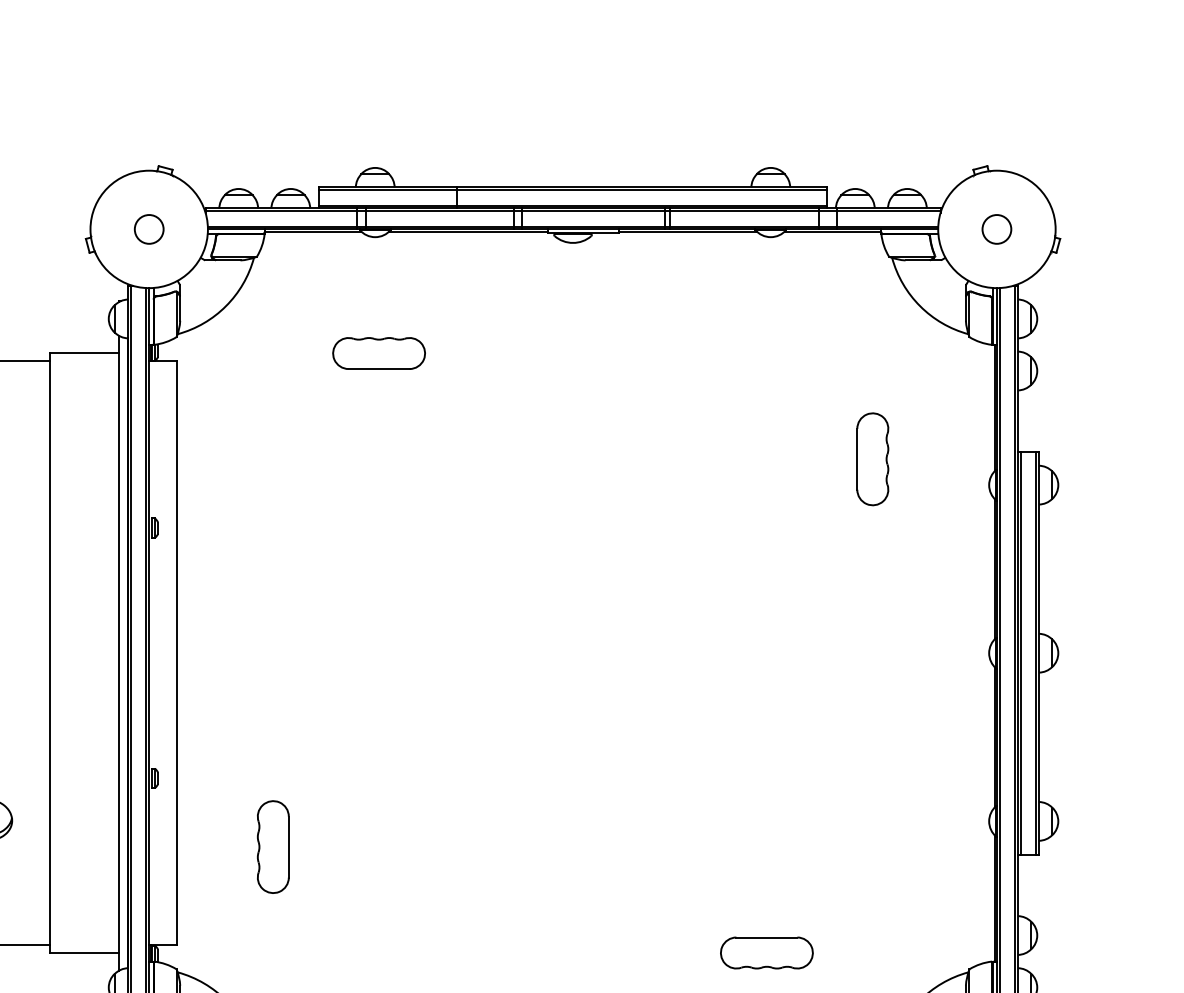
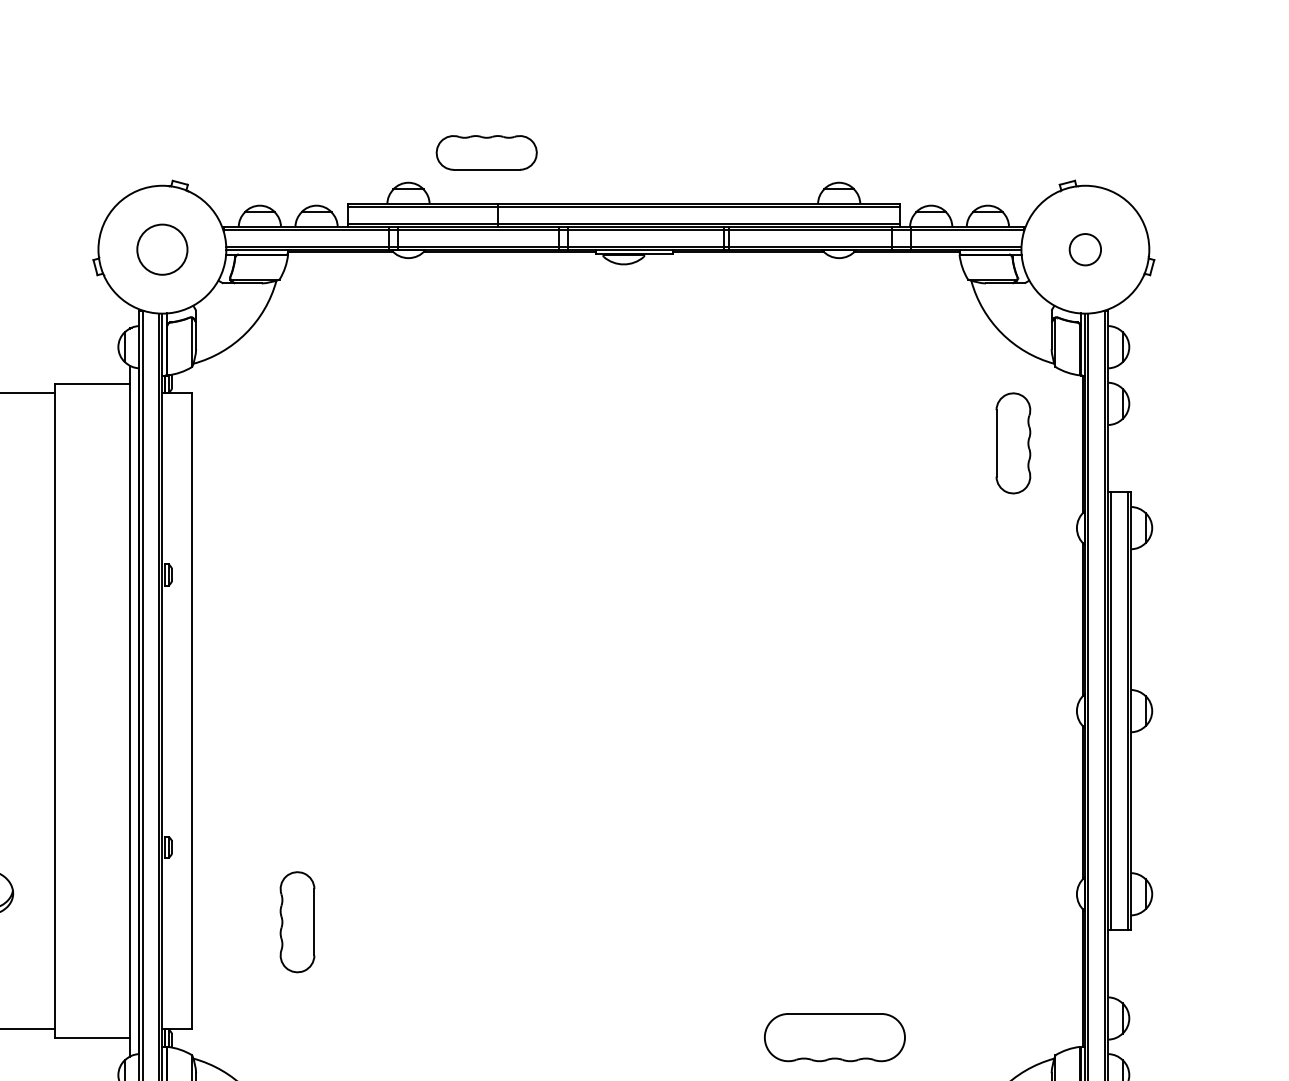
circle: (148, 229) -> (161, 249), size x1.6
part: (378, 353) -> (486, 152), moved
part: (872, 459) -> (1013, 443), moved
part: (766, 952) -> (834, 1036), size x1.4

